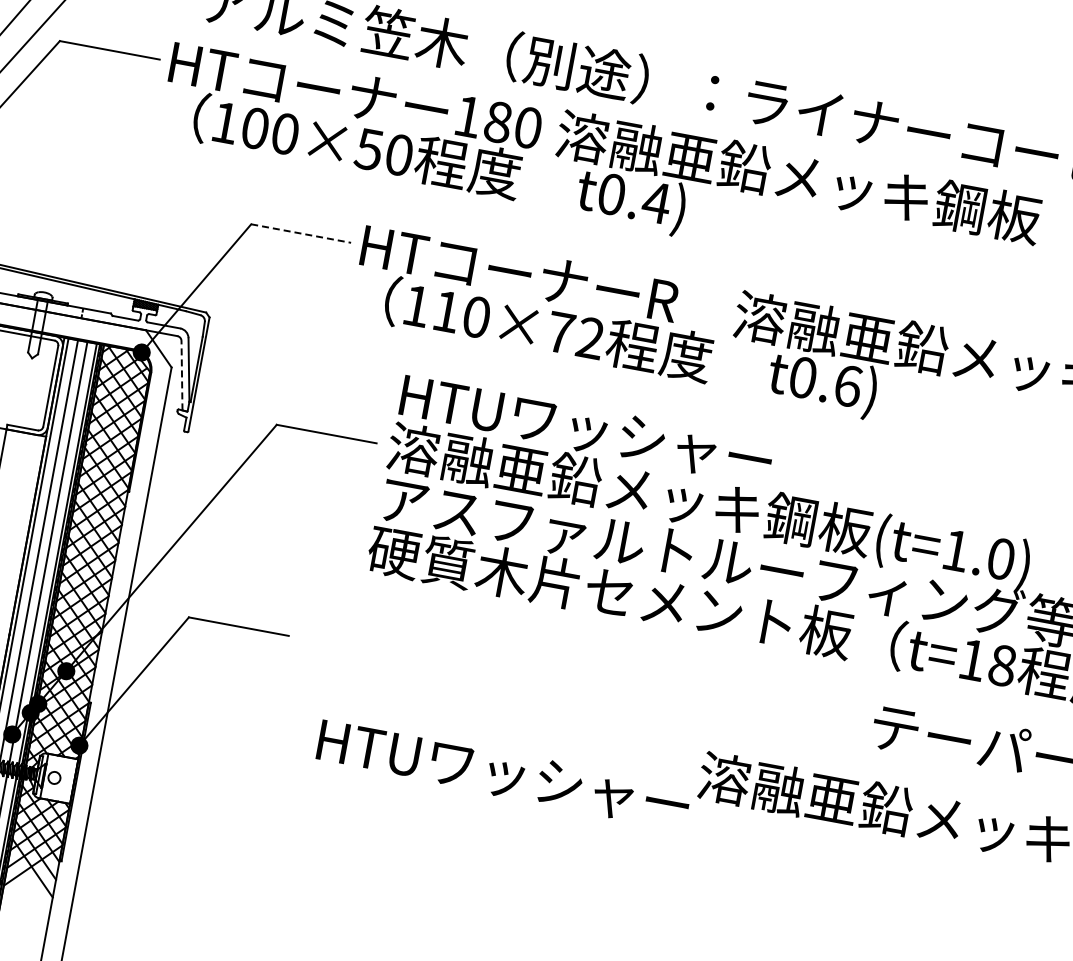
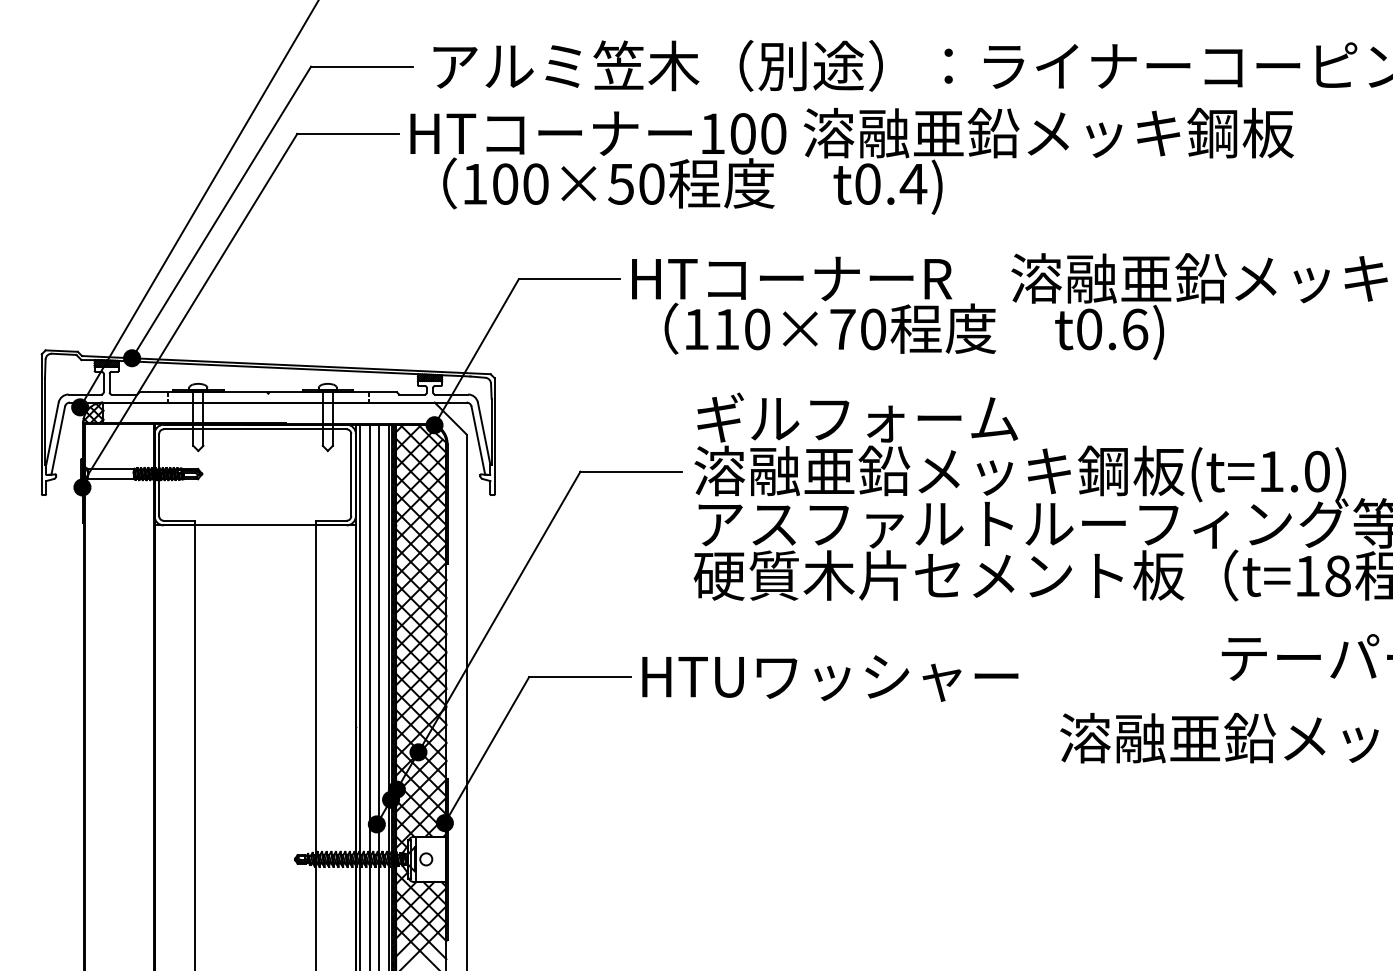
text: (497, 121) -> (742, 133), 180 -> 100
line: (300, 233) -> (569, 279), dashed -> solid
text: (590, 338) -> (873, 329), 110×72 -> 110×70
line: (182, 375) -> (478, 440), dashed -> solid
text: (586, 427) -> (885, 417), HTUワッシャー -> ギルフォーム
text: (503, 774) -> (830, 678), moved

